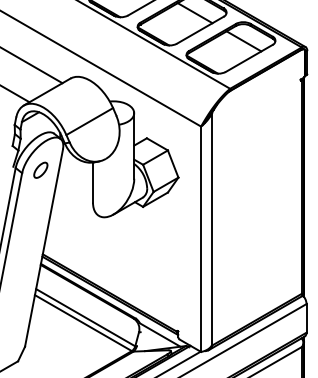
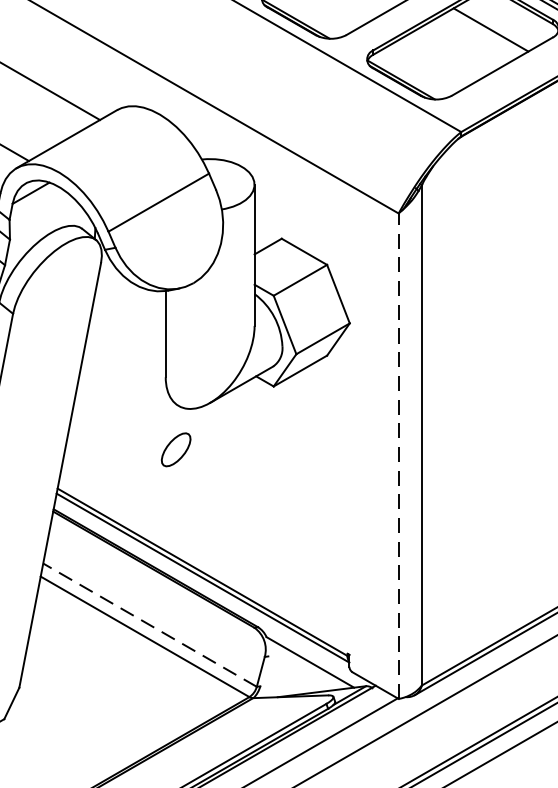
part: (40, 169) -> (175, 448), moved
line: (201, 239) -> (399, 456), solid -> dashed
line: (85, 317) -> (149, 624), solid -> dashed

